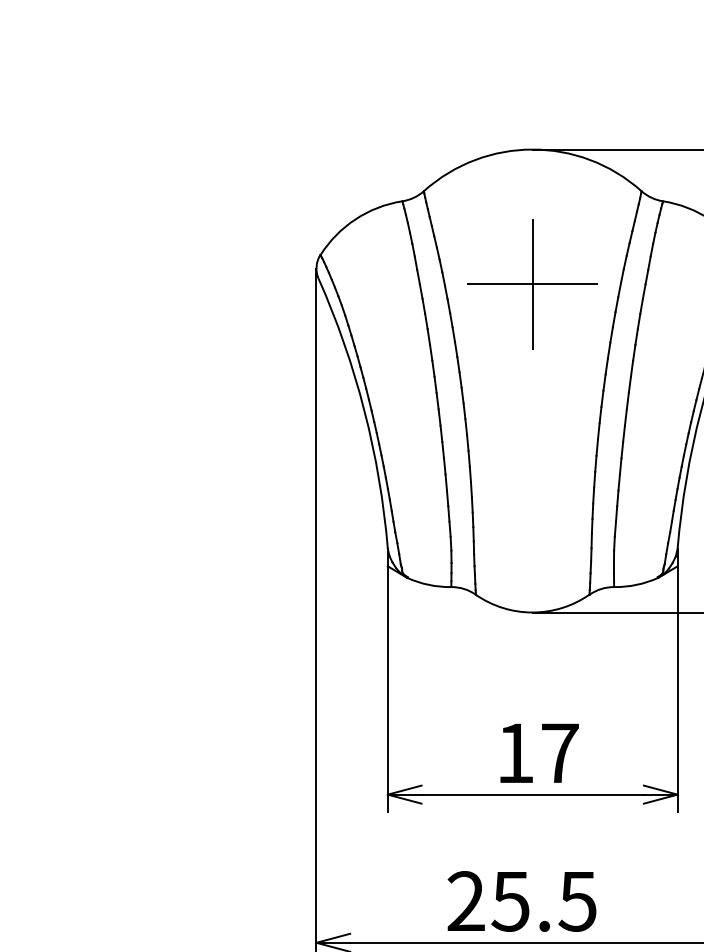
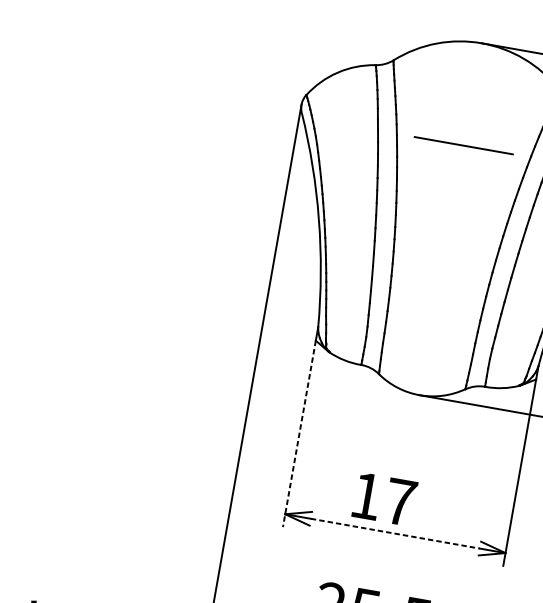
line: (532, 284) -> (463, 145), removed
line: (387, 688) -> (299, 433), solid -> dashed
text: (539, 752) -> (384, 498), moved
line: (533, 794) -> (395, 533), solid -> dashed

